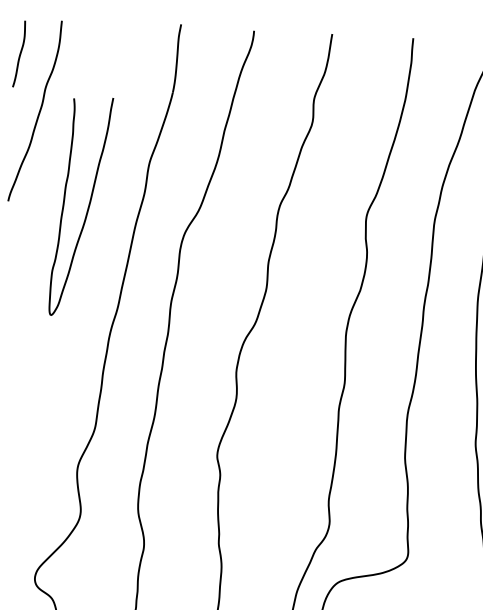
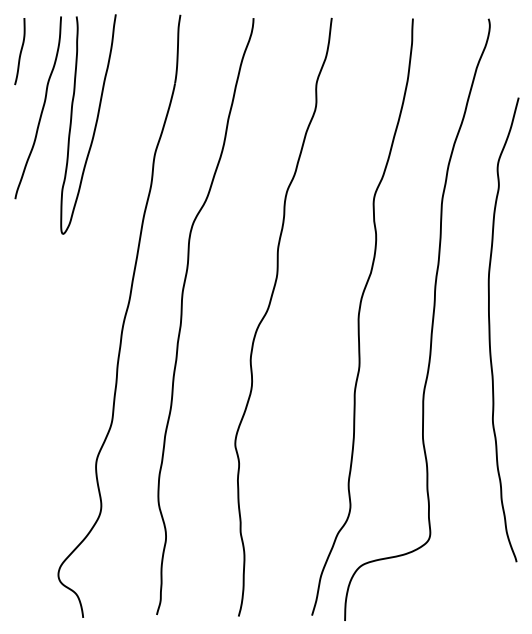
curve: (87, 209) -> (94, 126), moved

